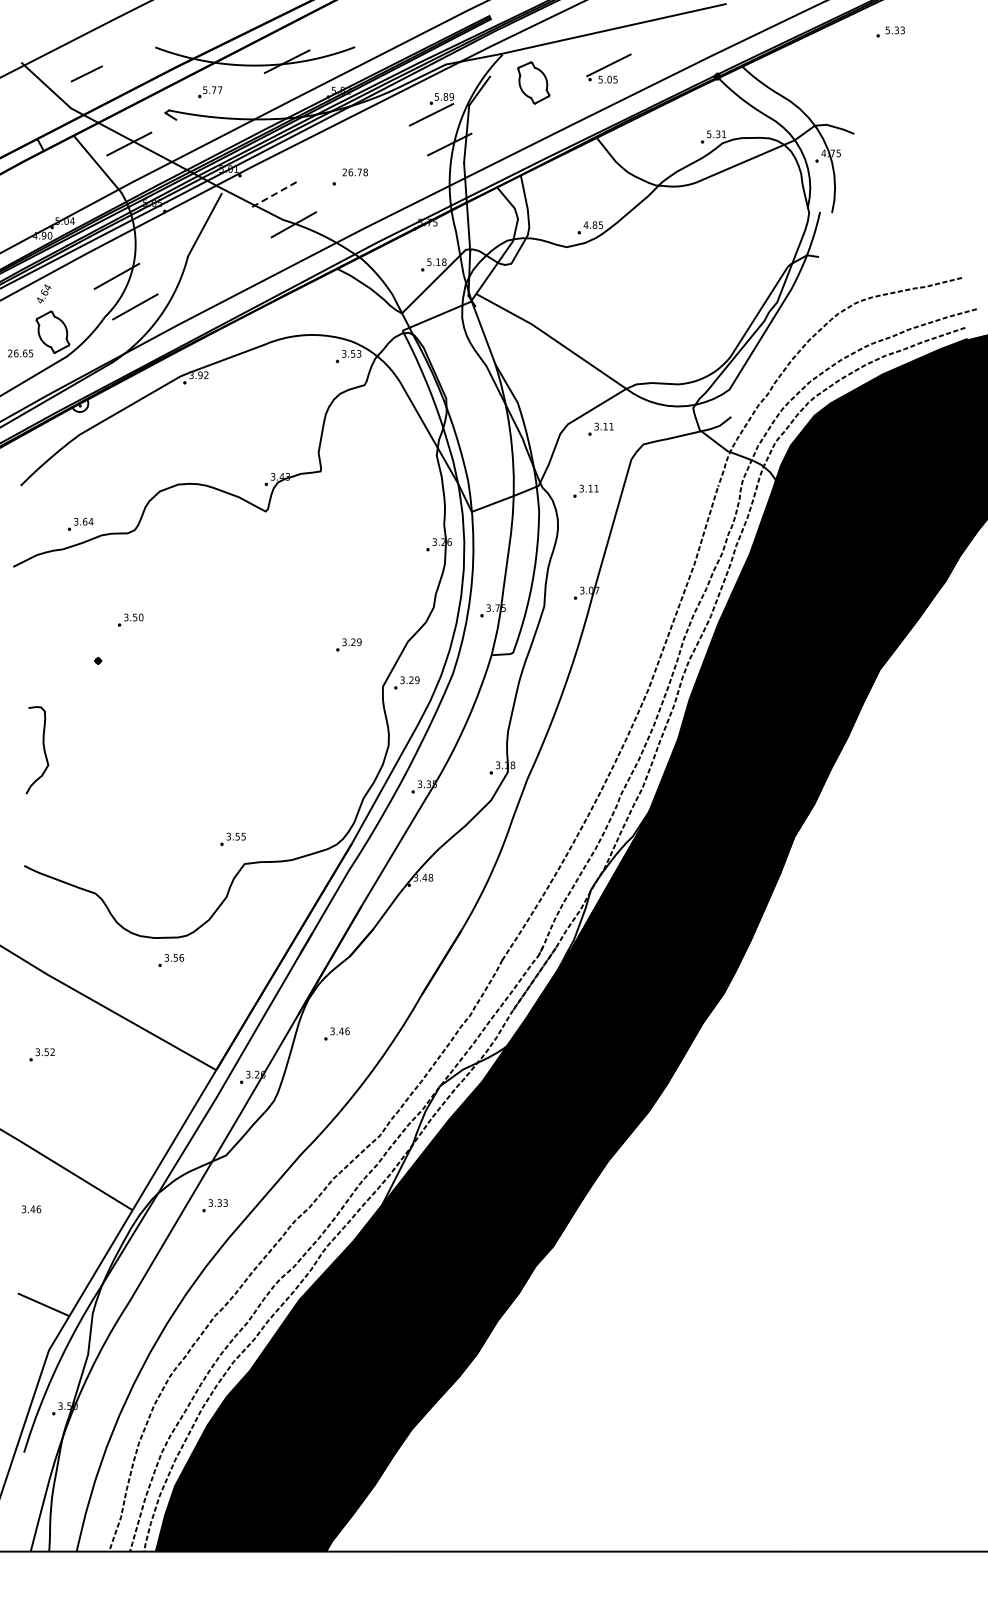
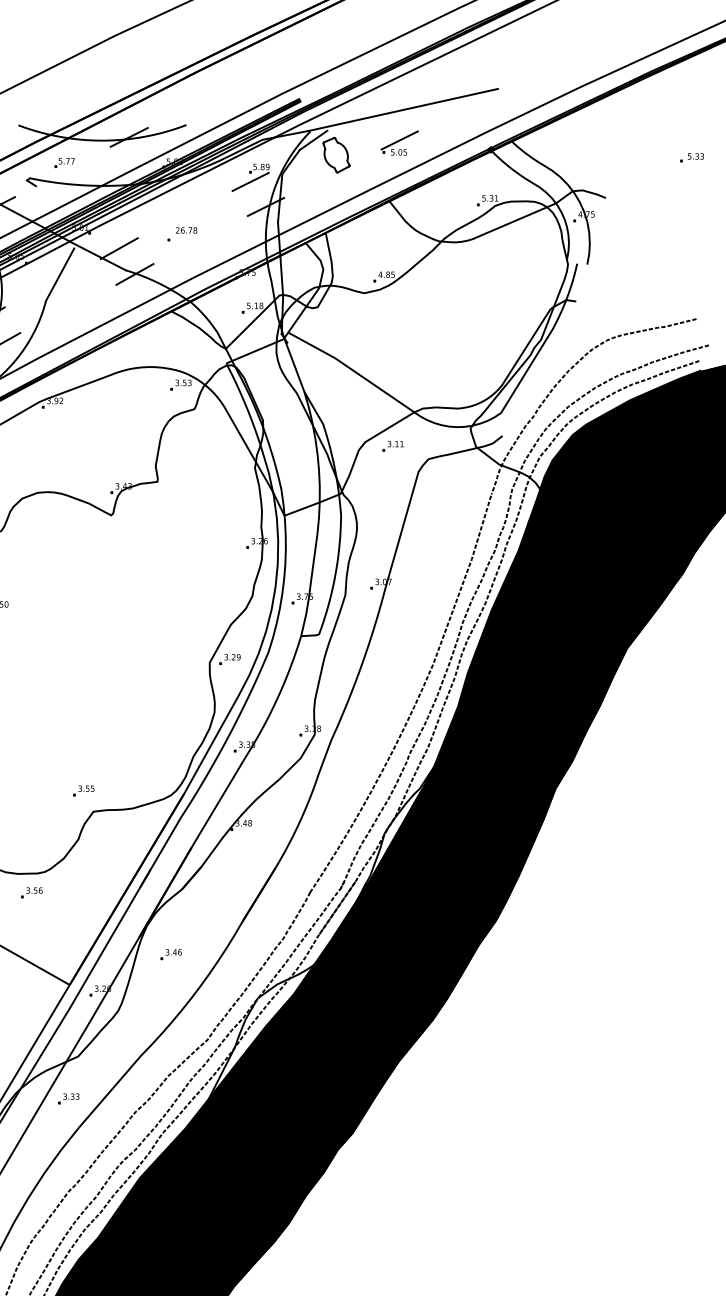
part: (890, 31) -> (691, 157), moved
line: (506, 64) -> (313, 139), added
line: (275, 193) -> (119, 248), dashed -> solid
part: (585, 490) -> (380, 497), removed
part: (348, 644) -> (180, 627), removed

